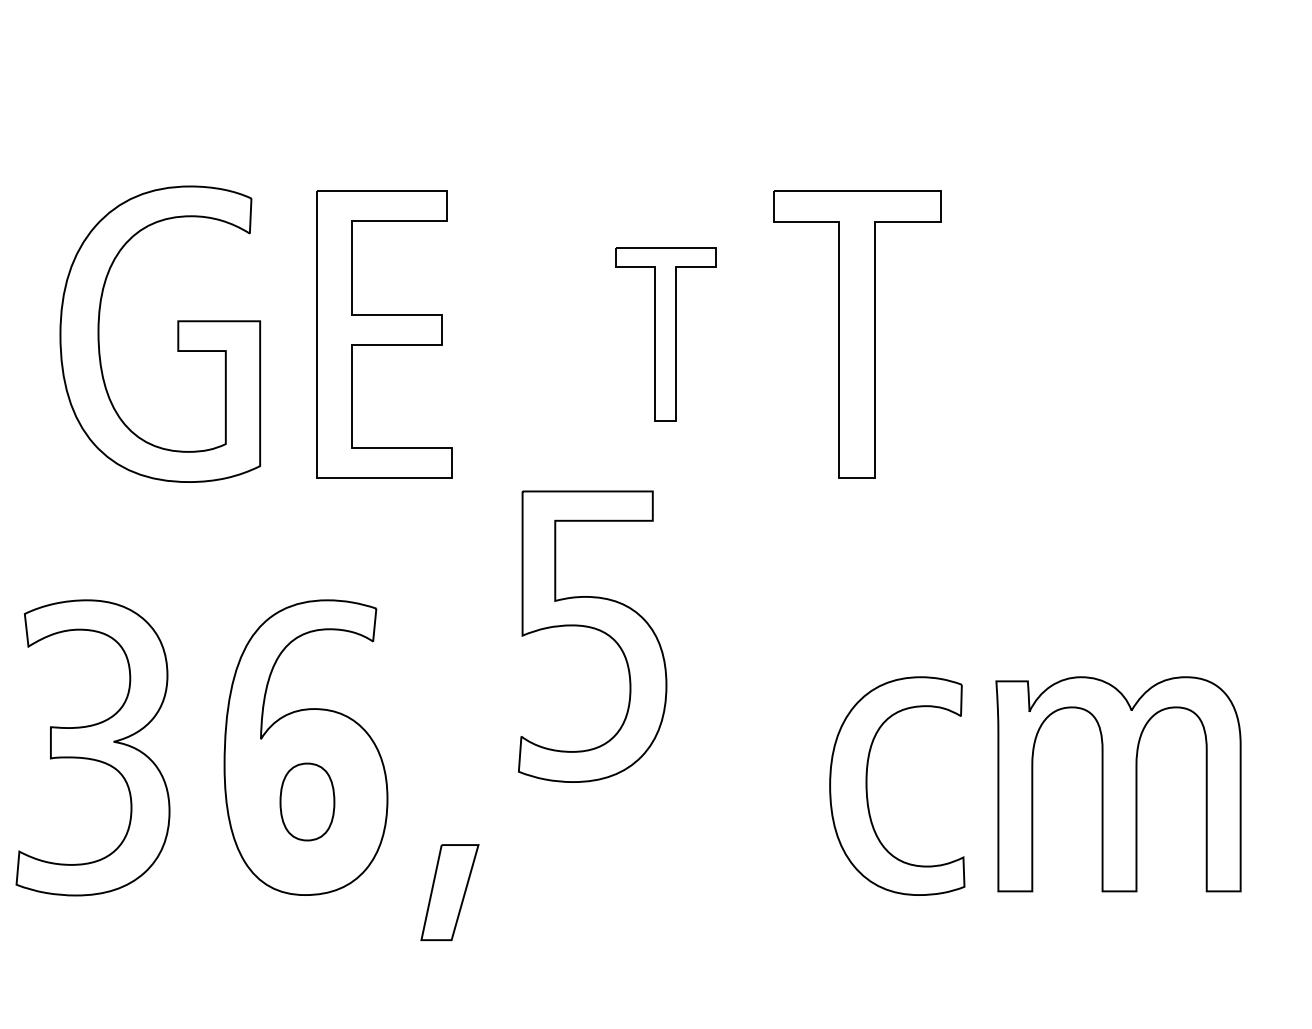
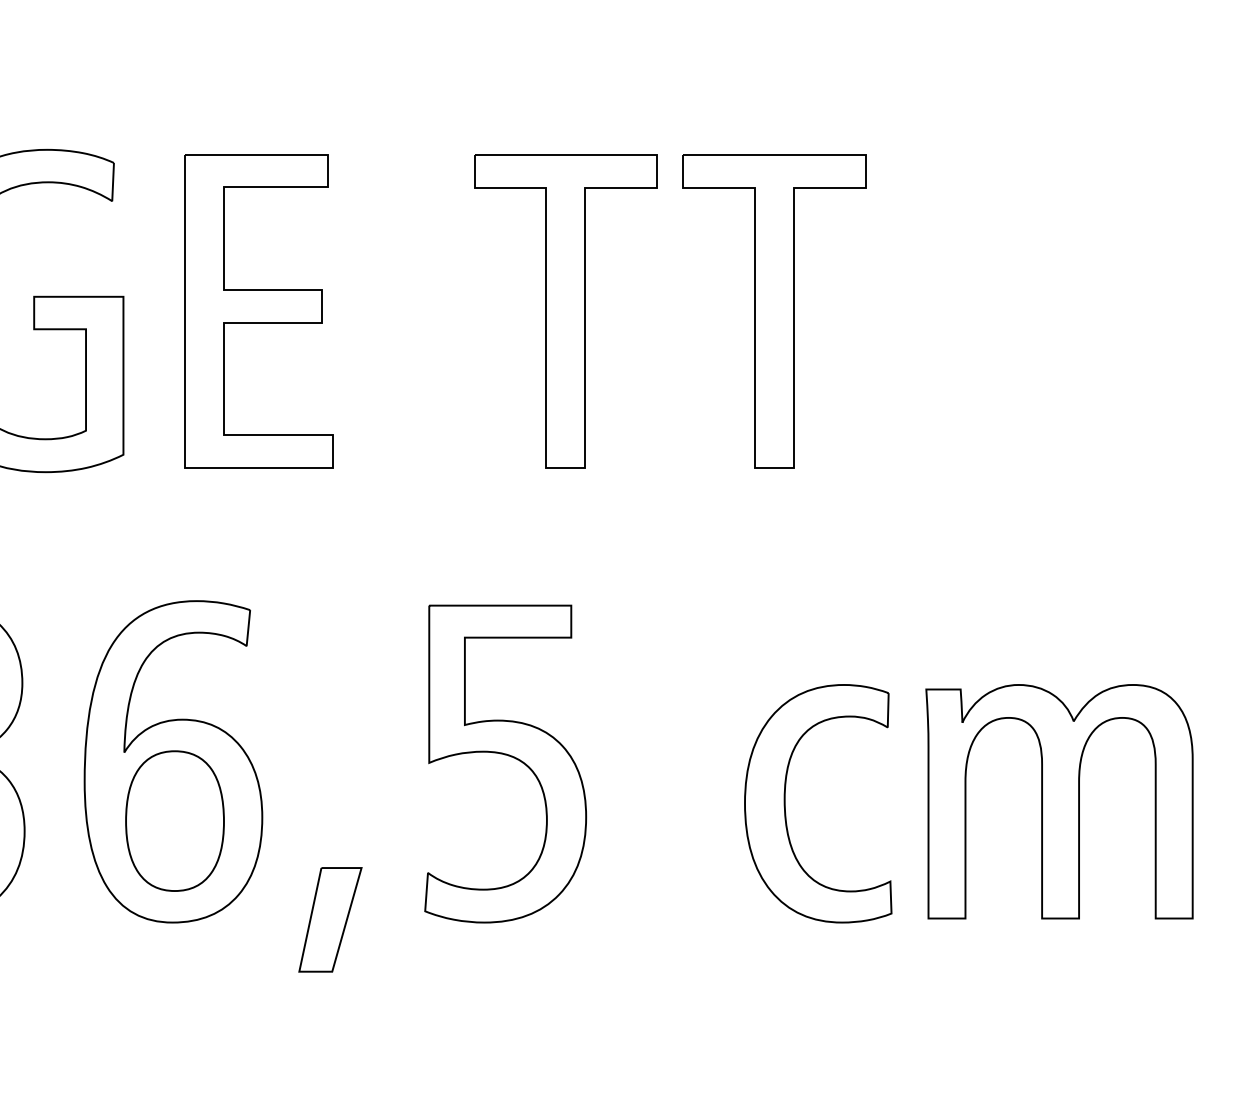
part: (665, 334) -> (565, 311), size x1.67
part: (593, 629) -> (506, 756), moved
part: (307, 801) -> (175, 820), size x1.67

